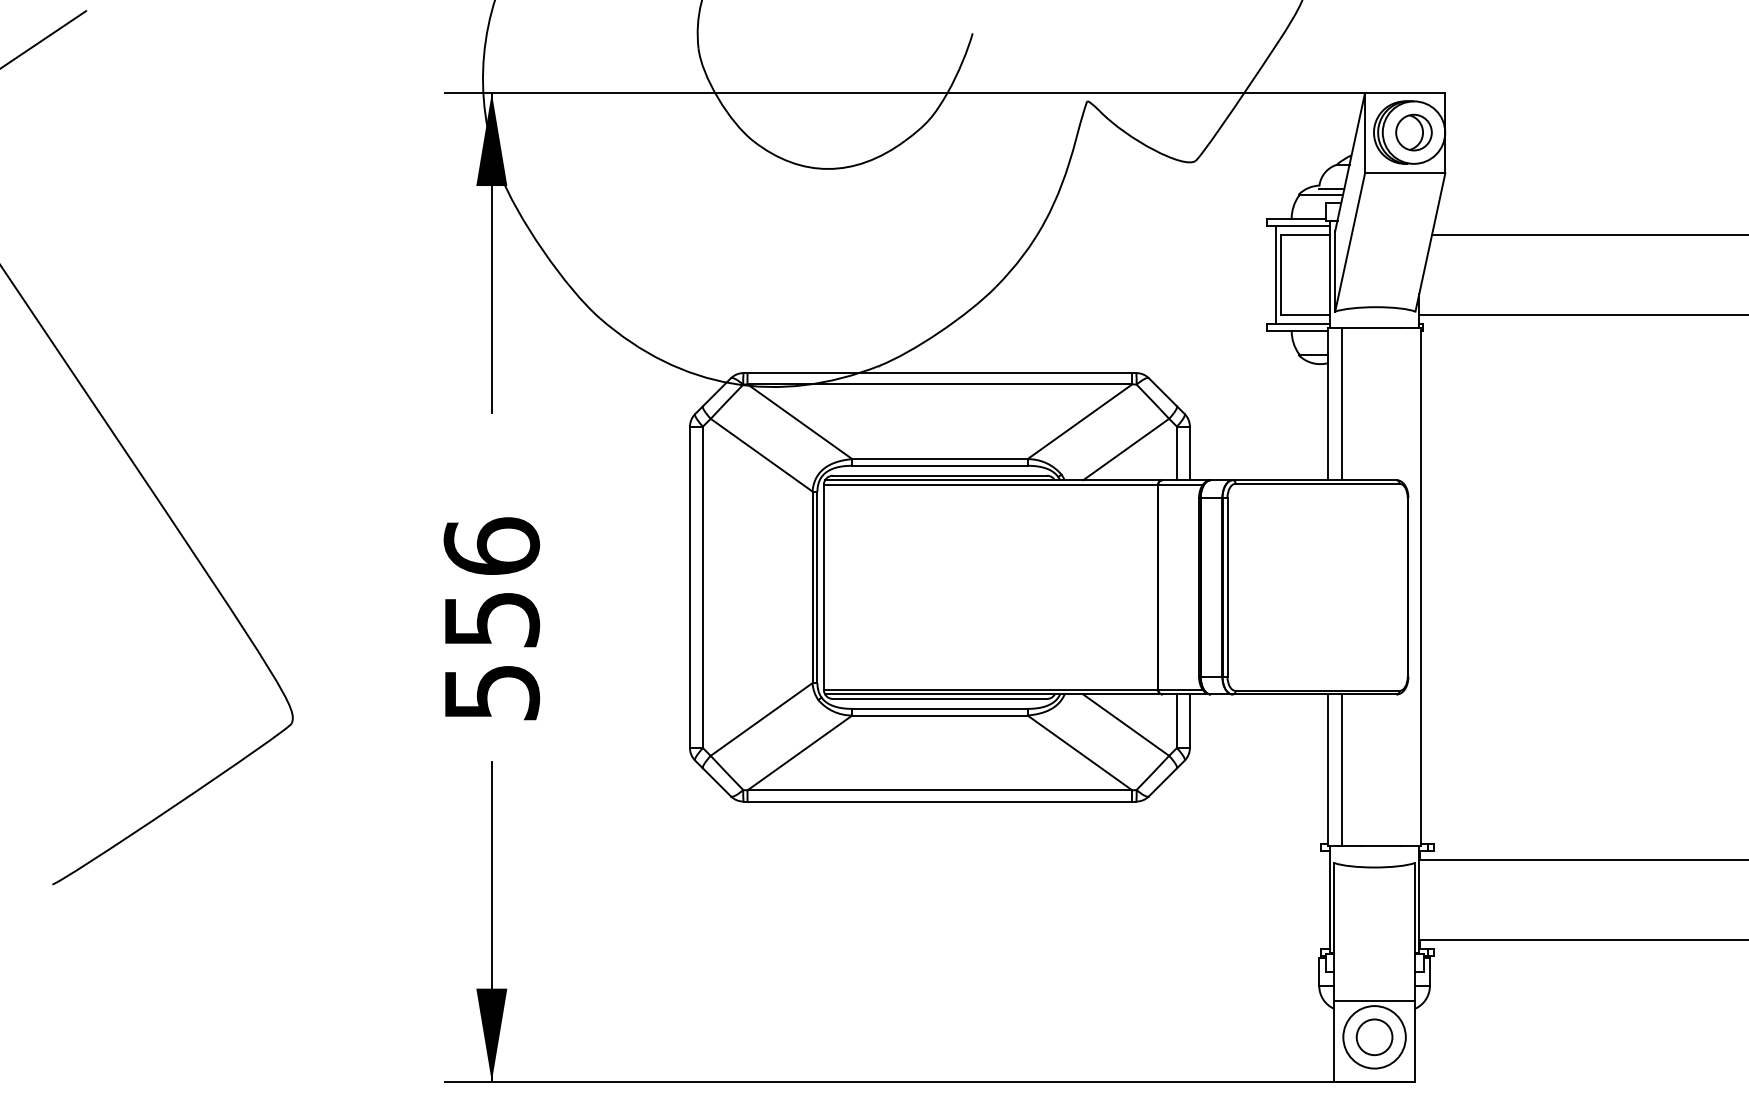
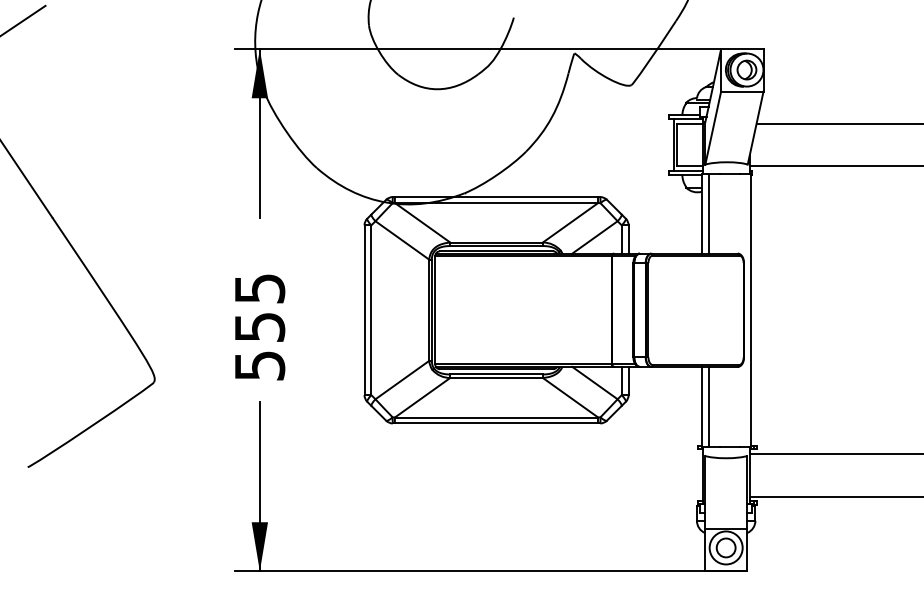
text: (491, 546) -> (259, 288), 556 -> 555

